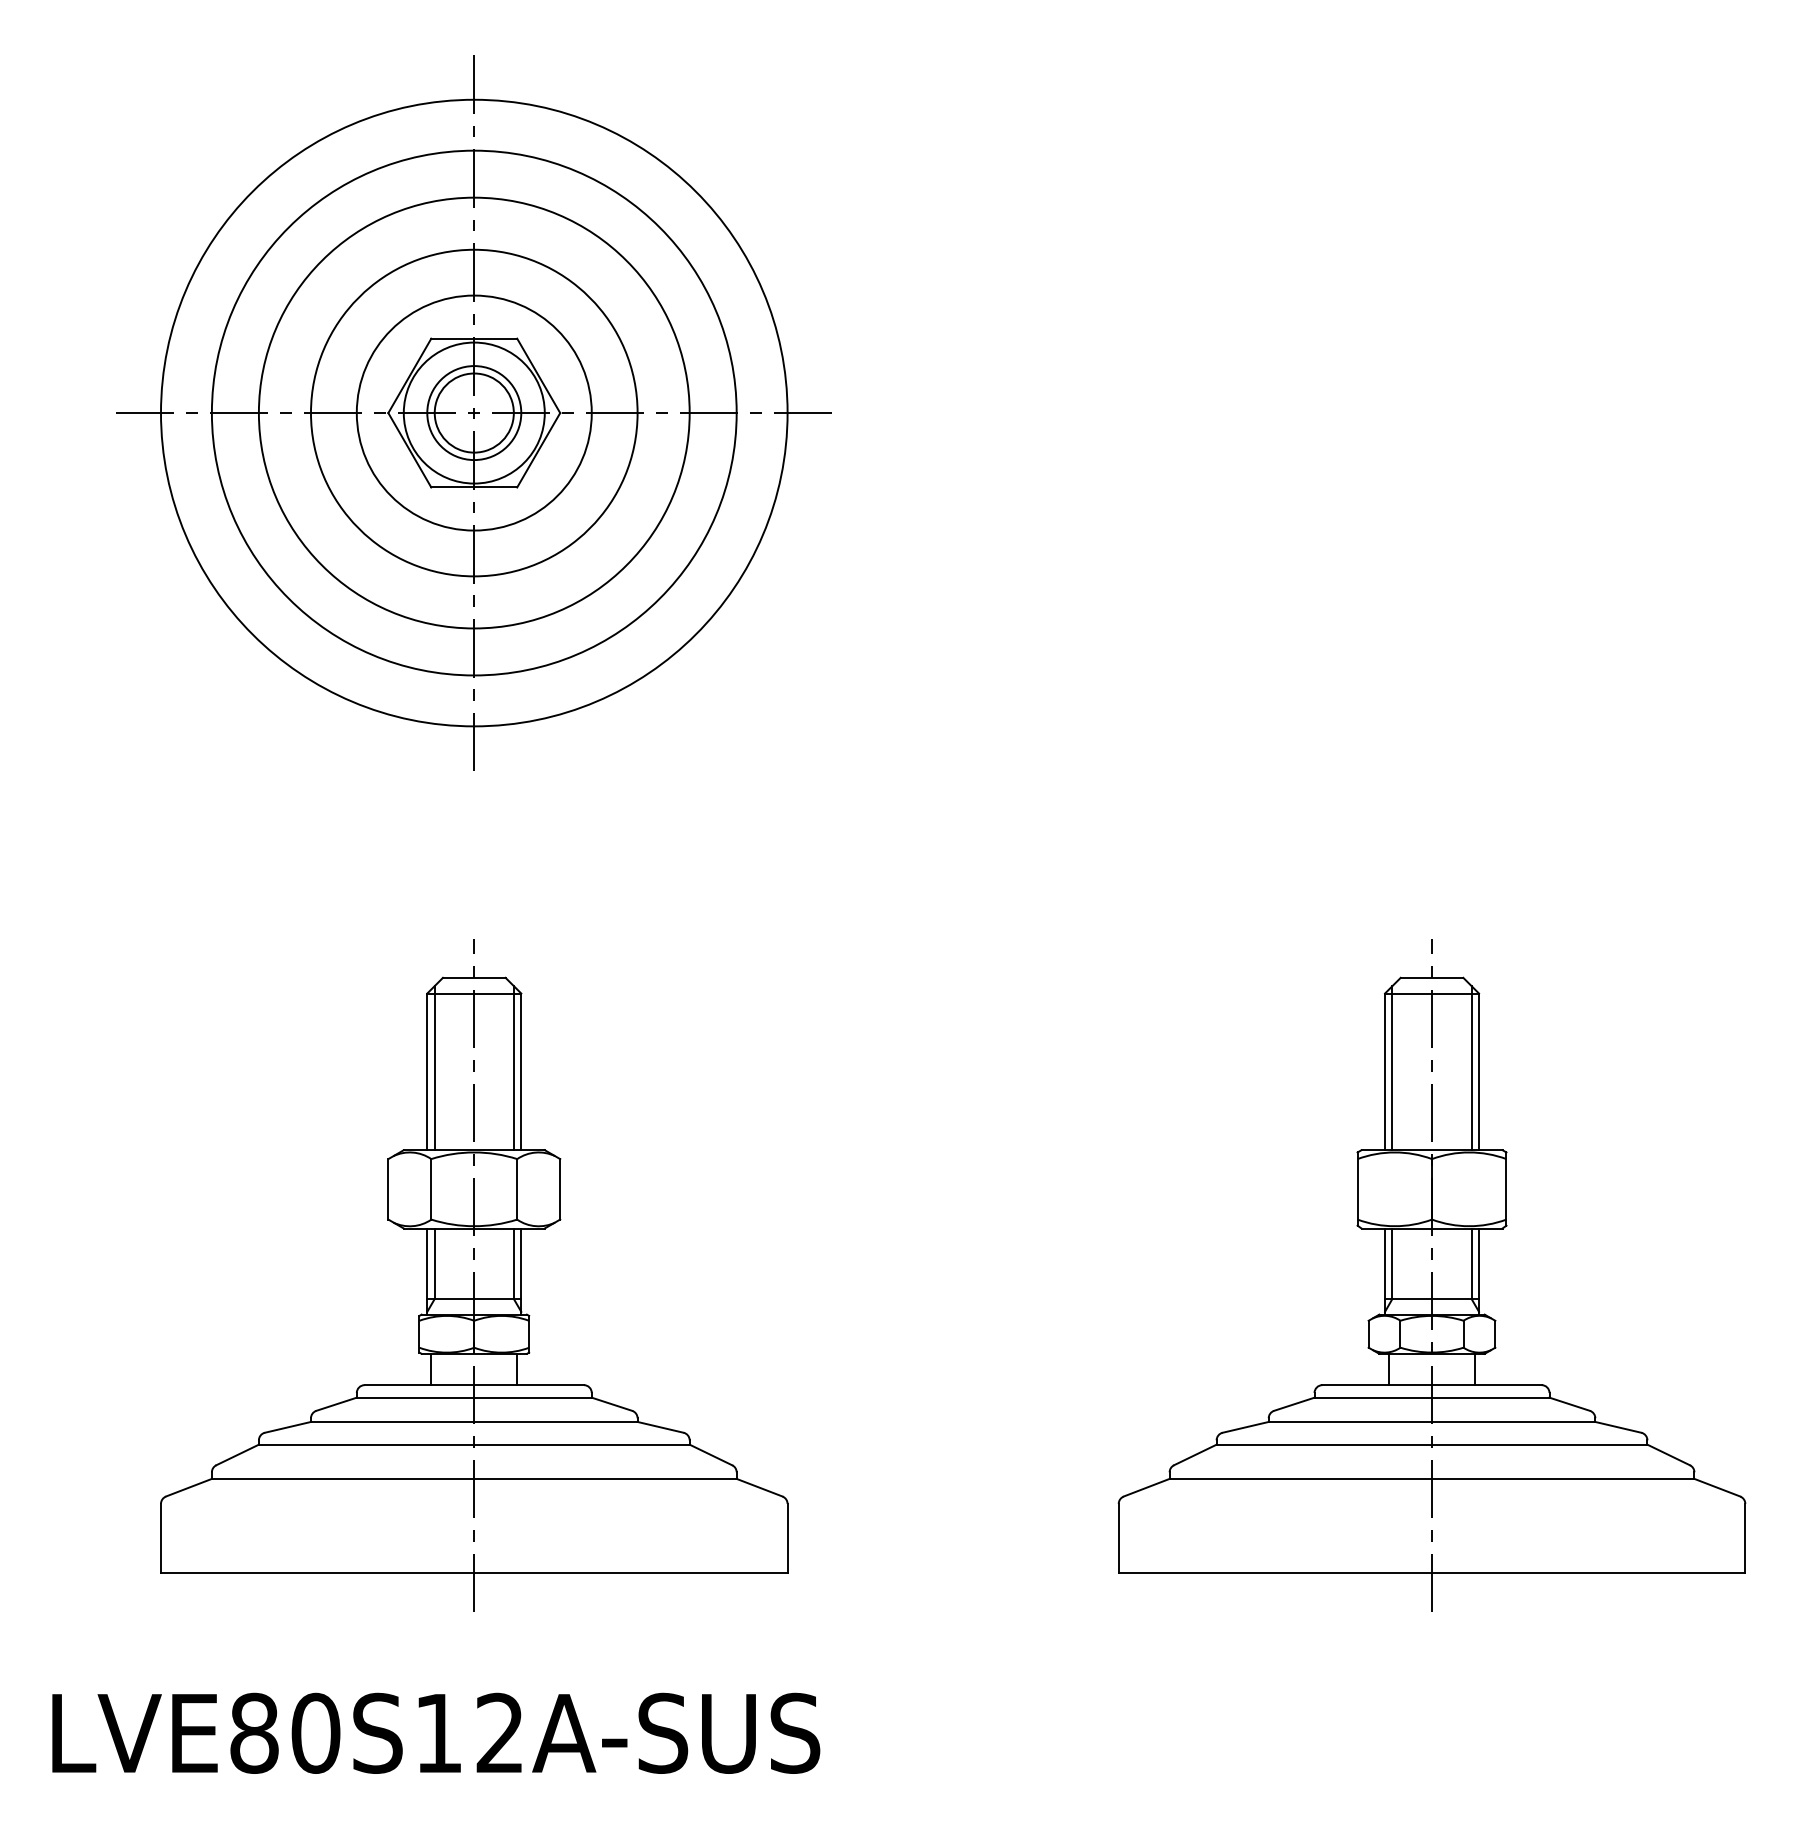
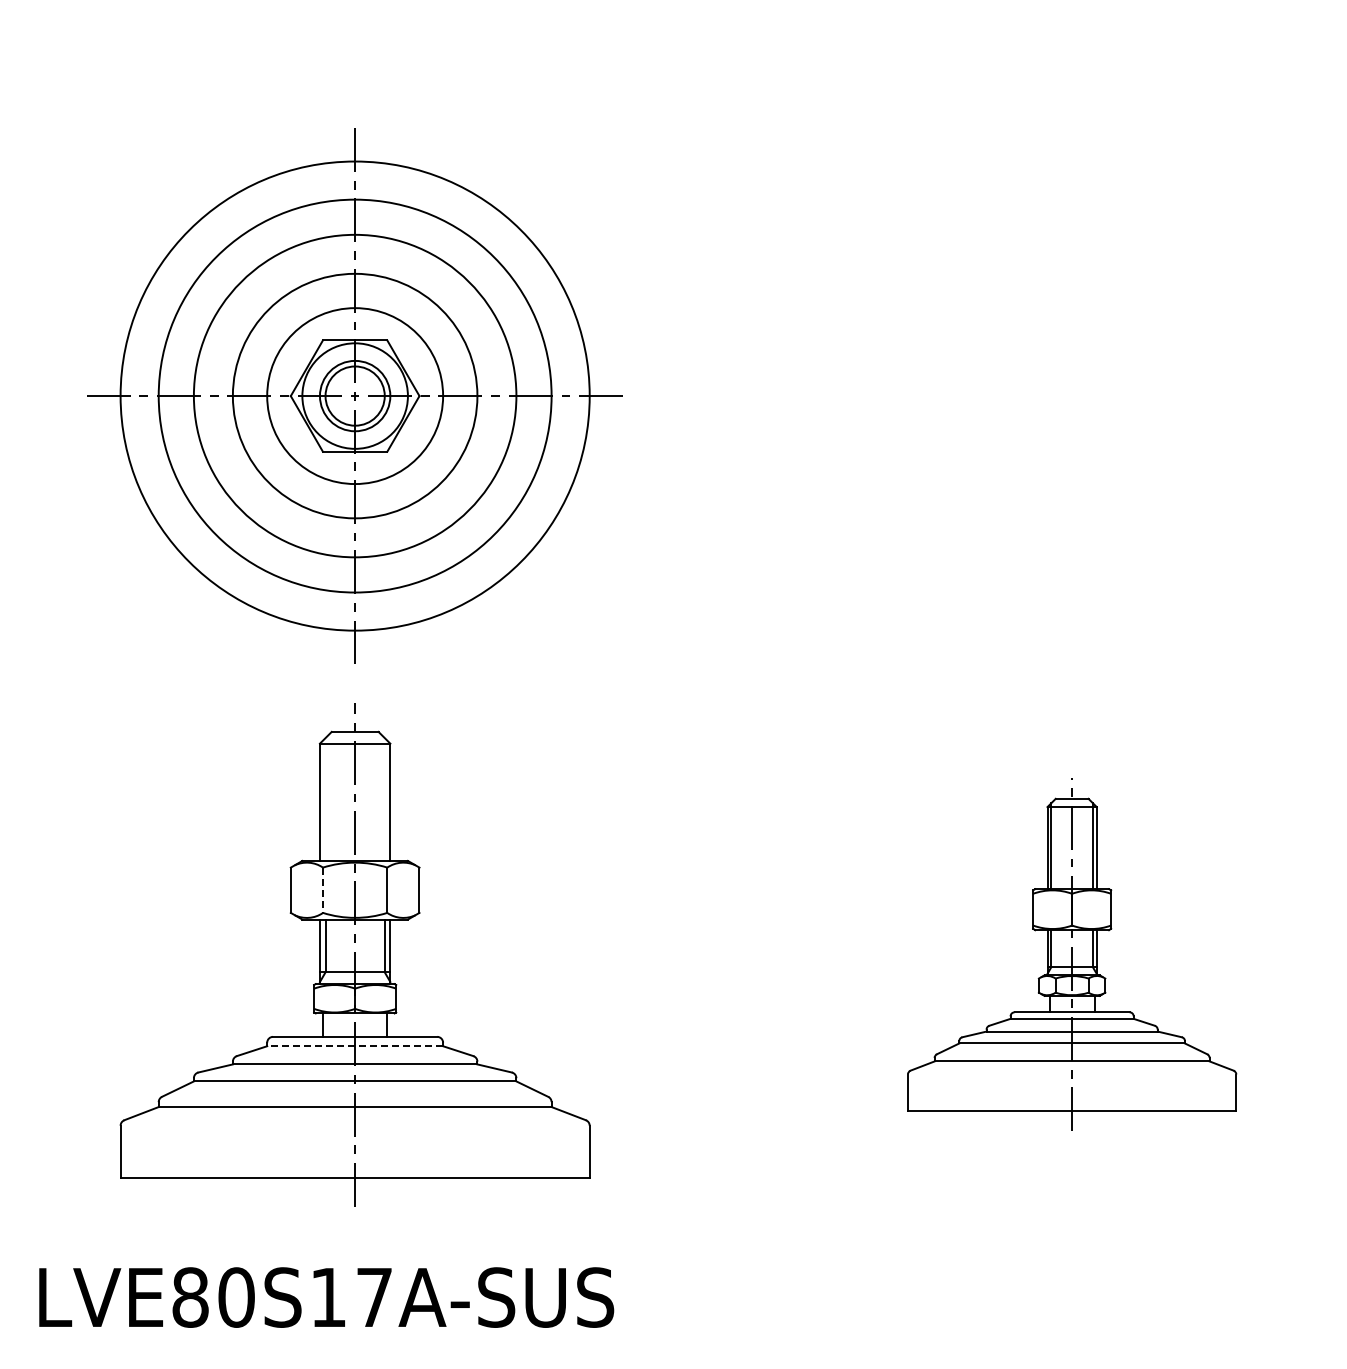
part: (473, 412) -> (354, 395), moved
line: (434, 1068) -> (325, 799), removed
line: (513, 1068) -> (384, 799), removed
line: (430, 1189) -> (322, 890), solid -> dashed
part: (1431, 1275) -> (1071, 954), size x0.7
line: (474, 1398) -> (355, 1046), solid -> dashed
text: (500, 1731) -> (374, 1296), LVE80S12A-SUS -> LVE80S17A-SUS

